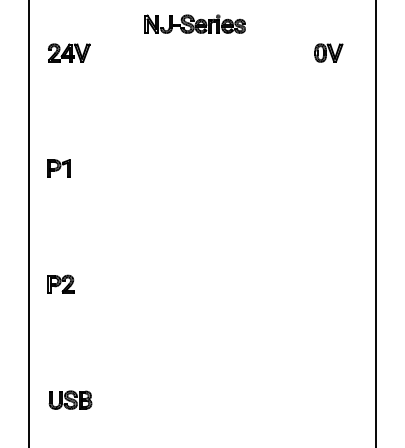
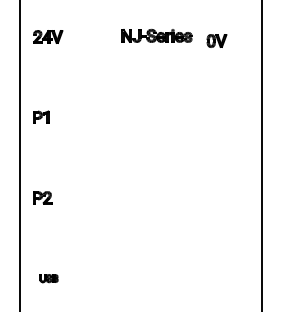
part: (194, 23) -> (156, 35), moved
part: (328, 52) -> (216, 40), moved
part: (69, 399) -> (48, 278), size x0.6

